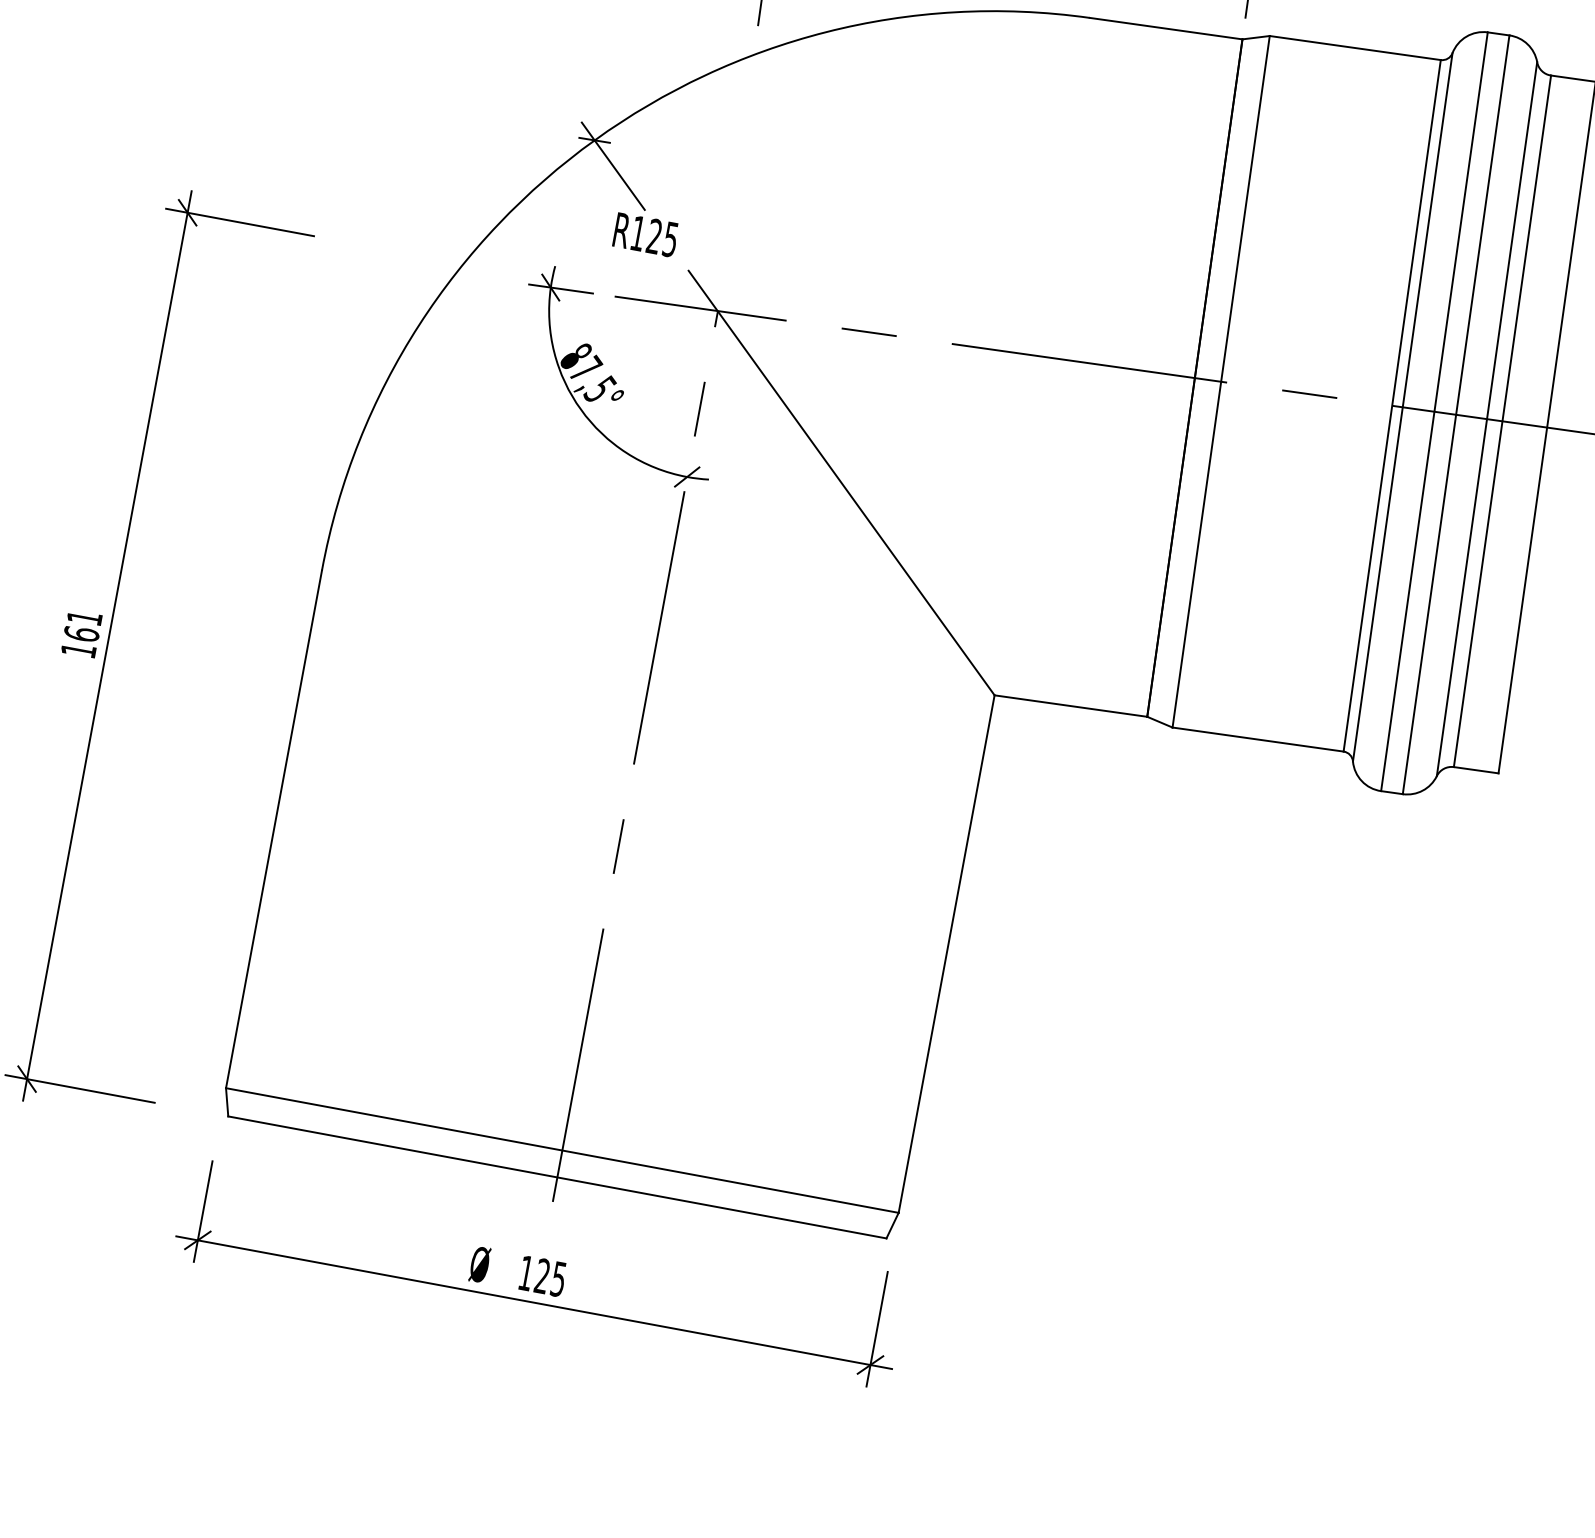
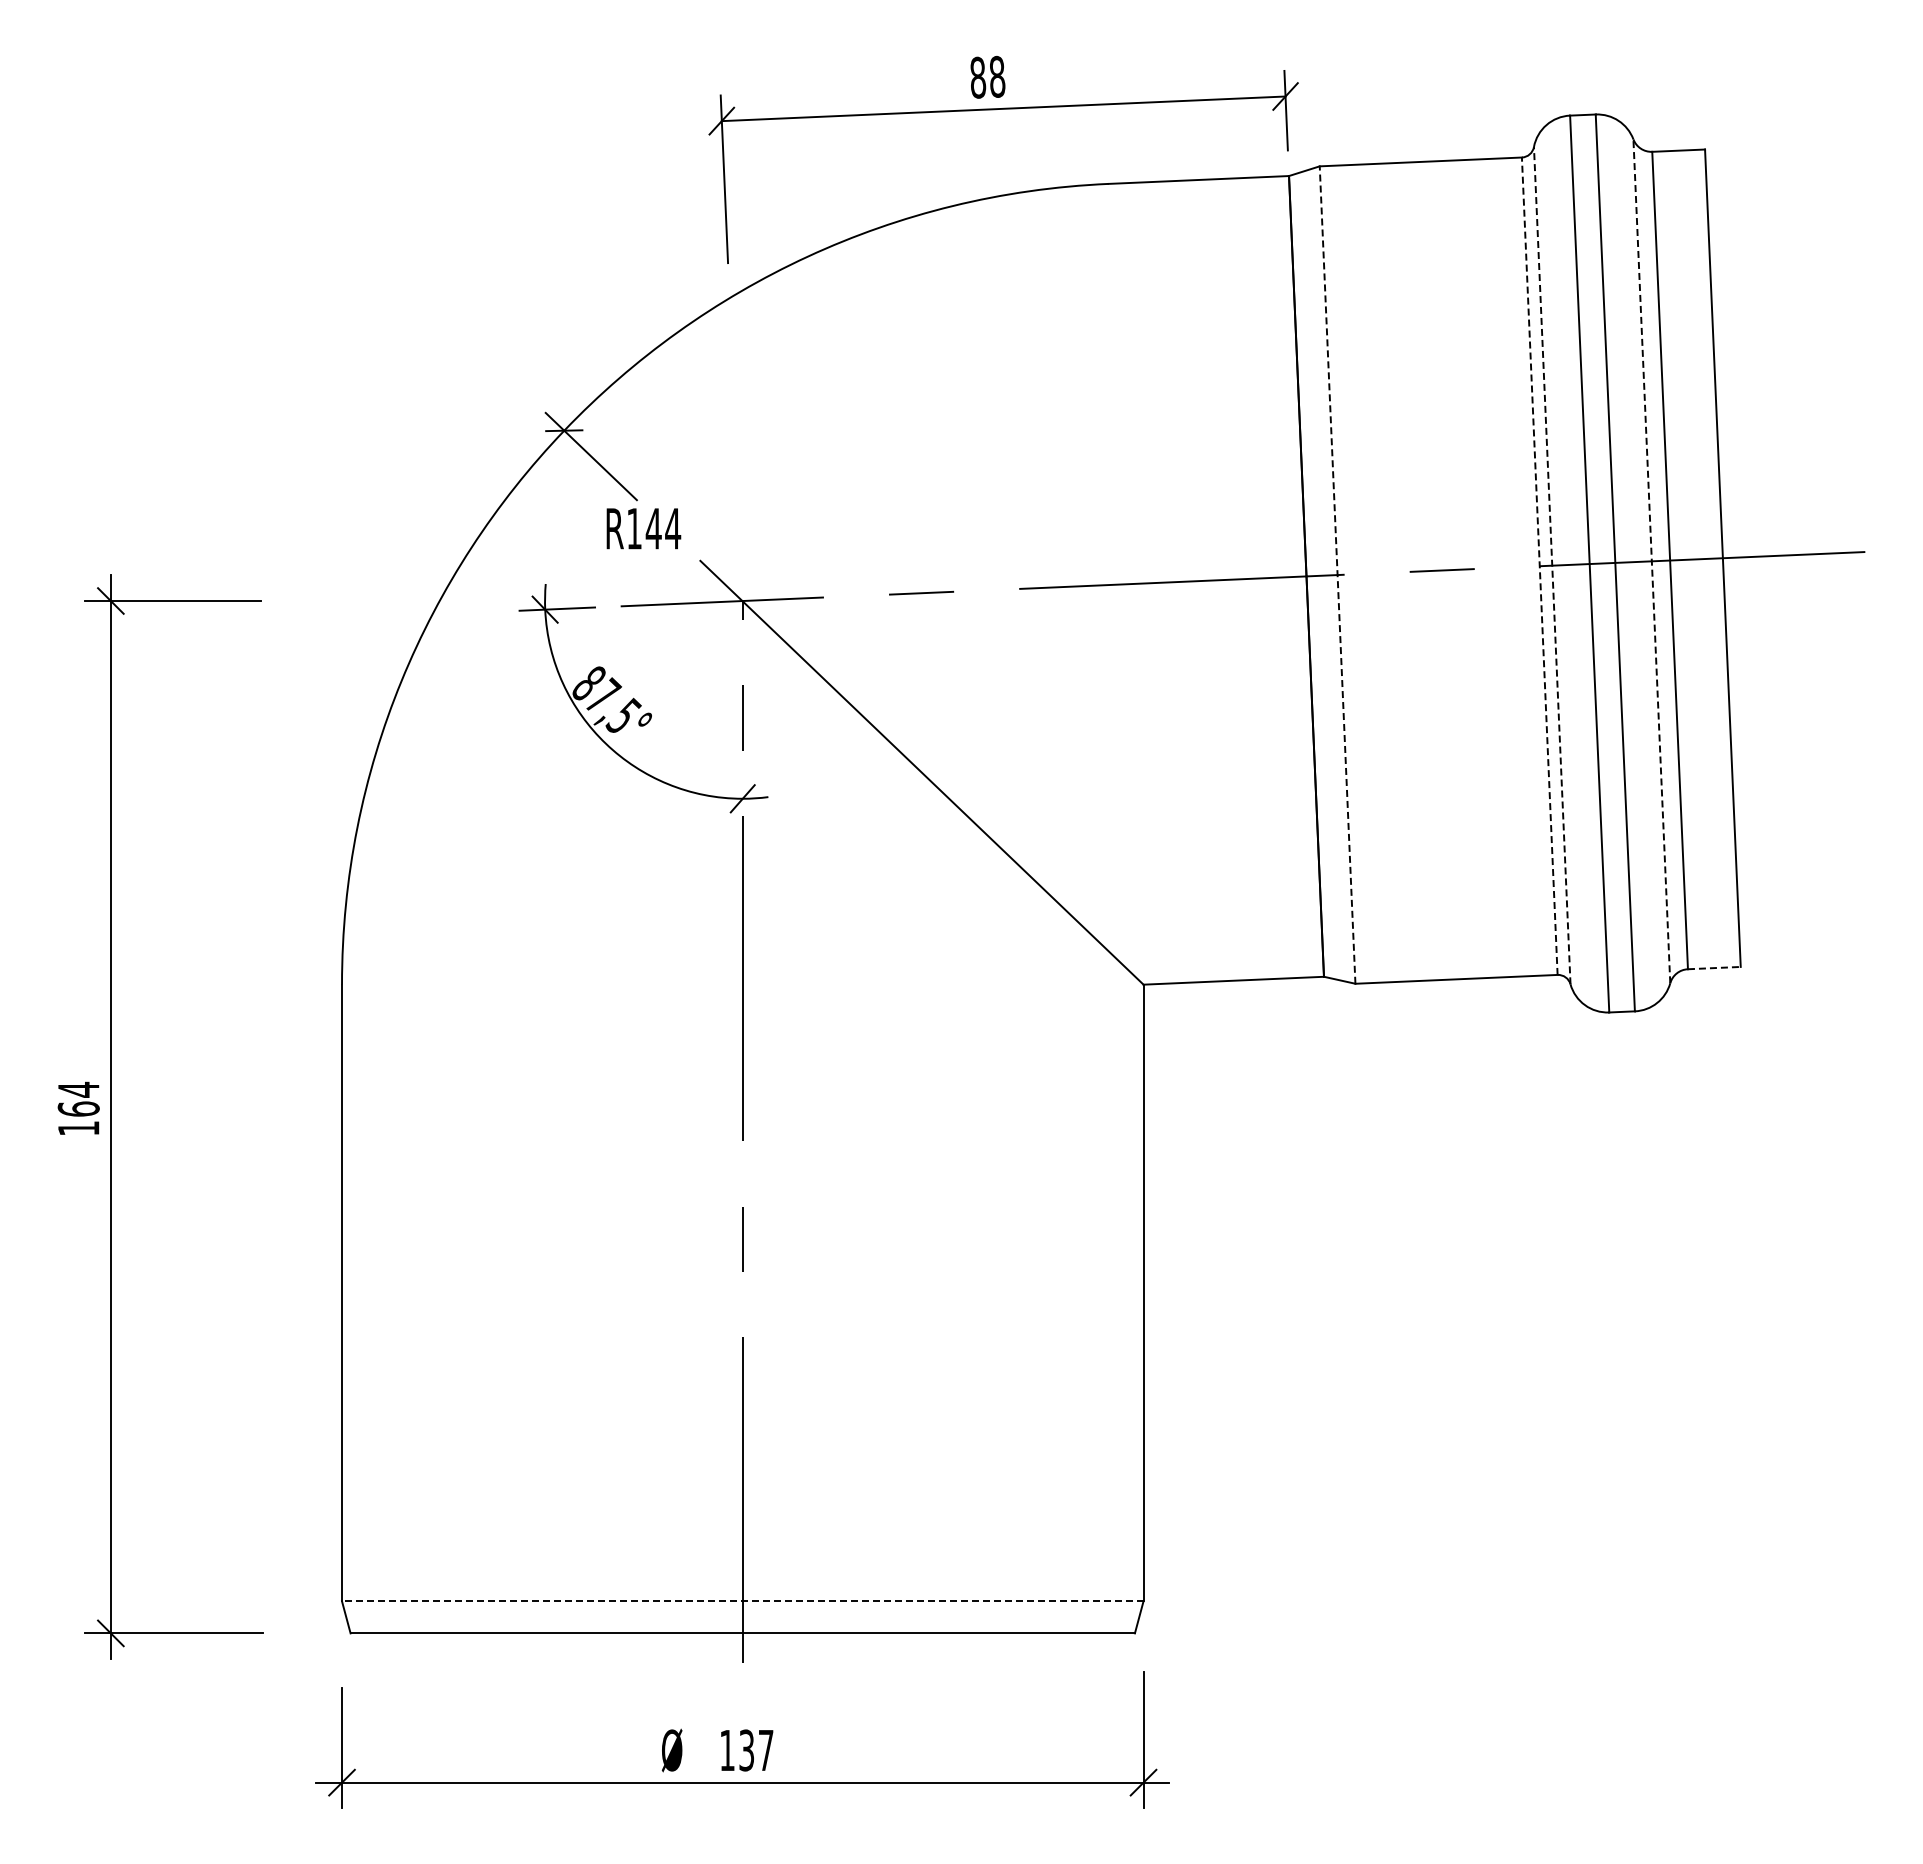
text: (662, 237) -> (663, 528), R125 -> R144
line: (1221, 381) -> (1337, 574), solid -> dashed
line: (1392, 405) -> (1539, 565), solid -> dashed
line: (1403, 407) -> (1552, 565), solid -> dashed
line: (1486, 418) -> (1651, 560), solid -> dashed
text: (84, 617) -> (78, 1089), 161 -> 164
line: (1476, 770) -> (1714, 968), solid -> dashed
line: (562, 1150) -> (742, 1601), solid -> dashed
text: (550, 1277) -> (756, 1750), 125 -> 137

